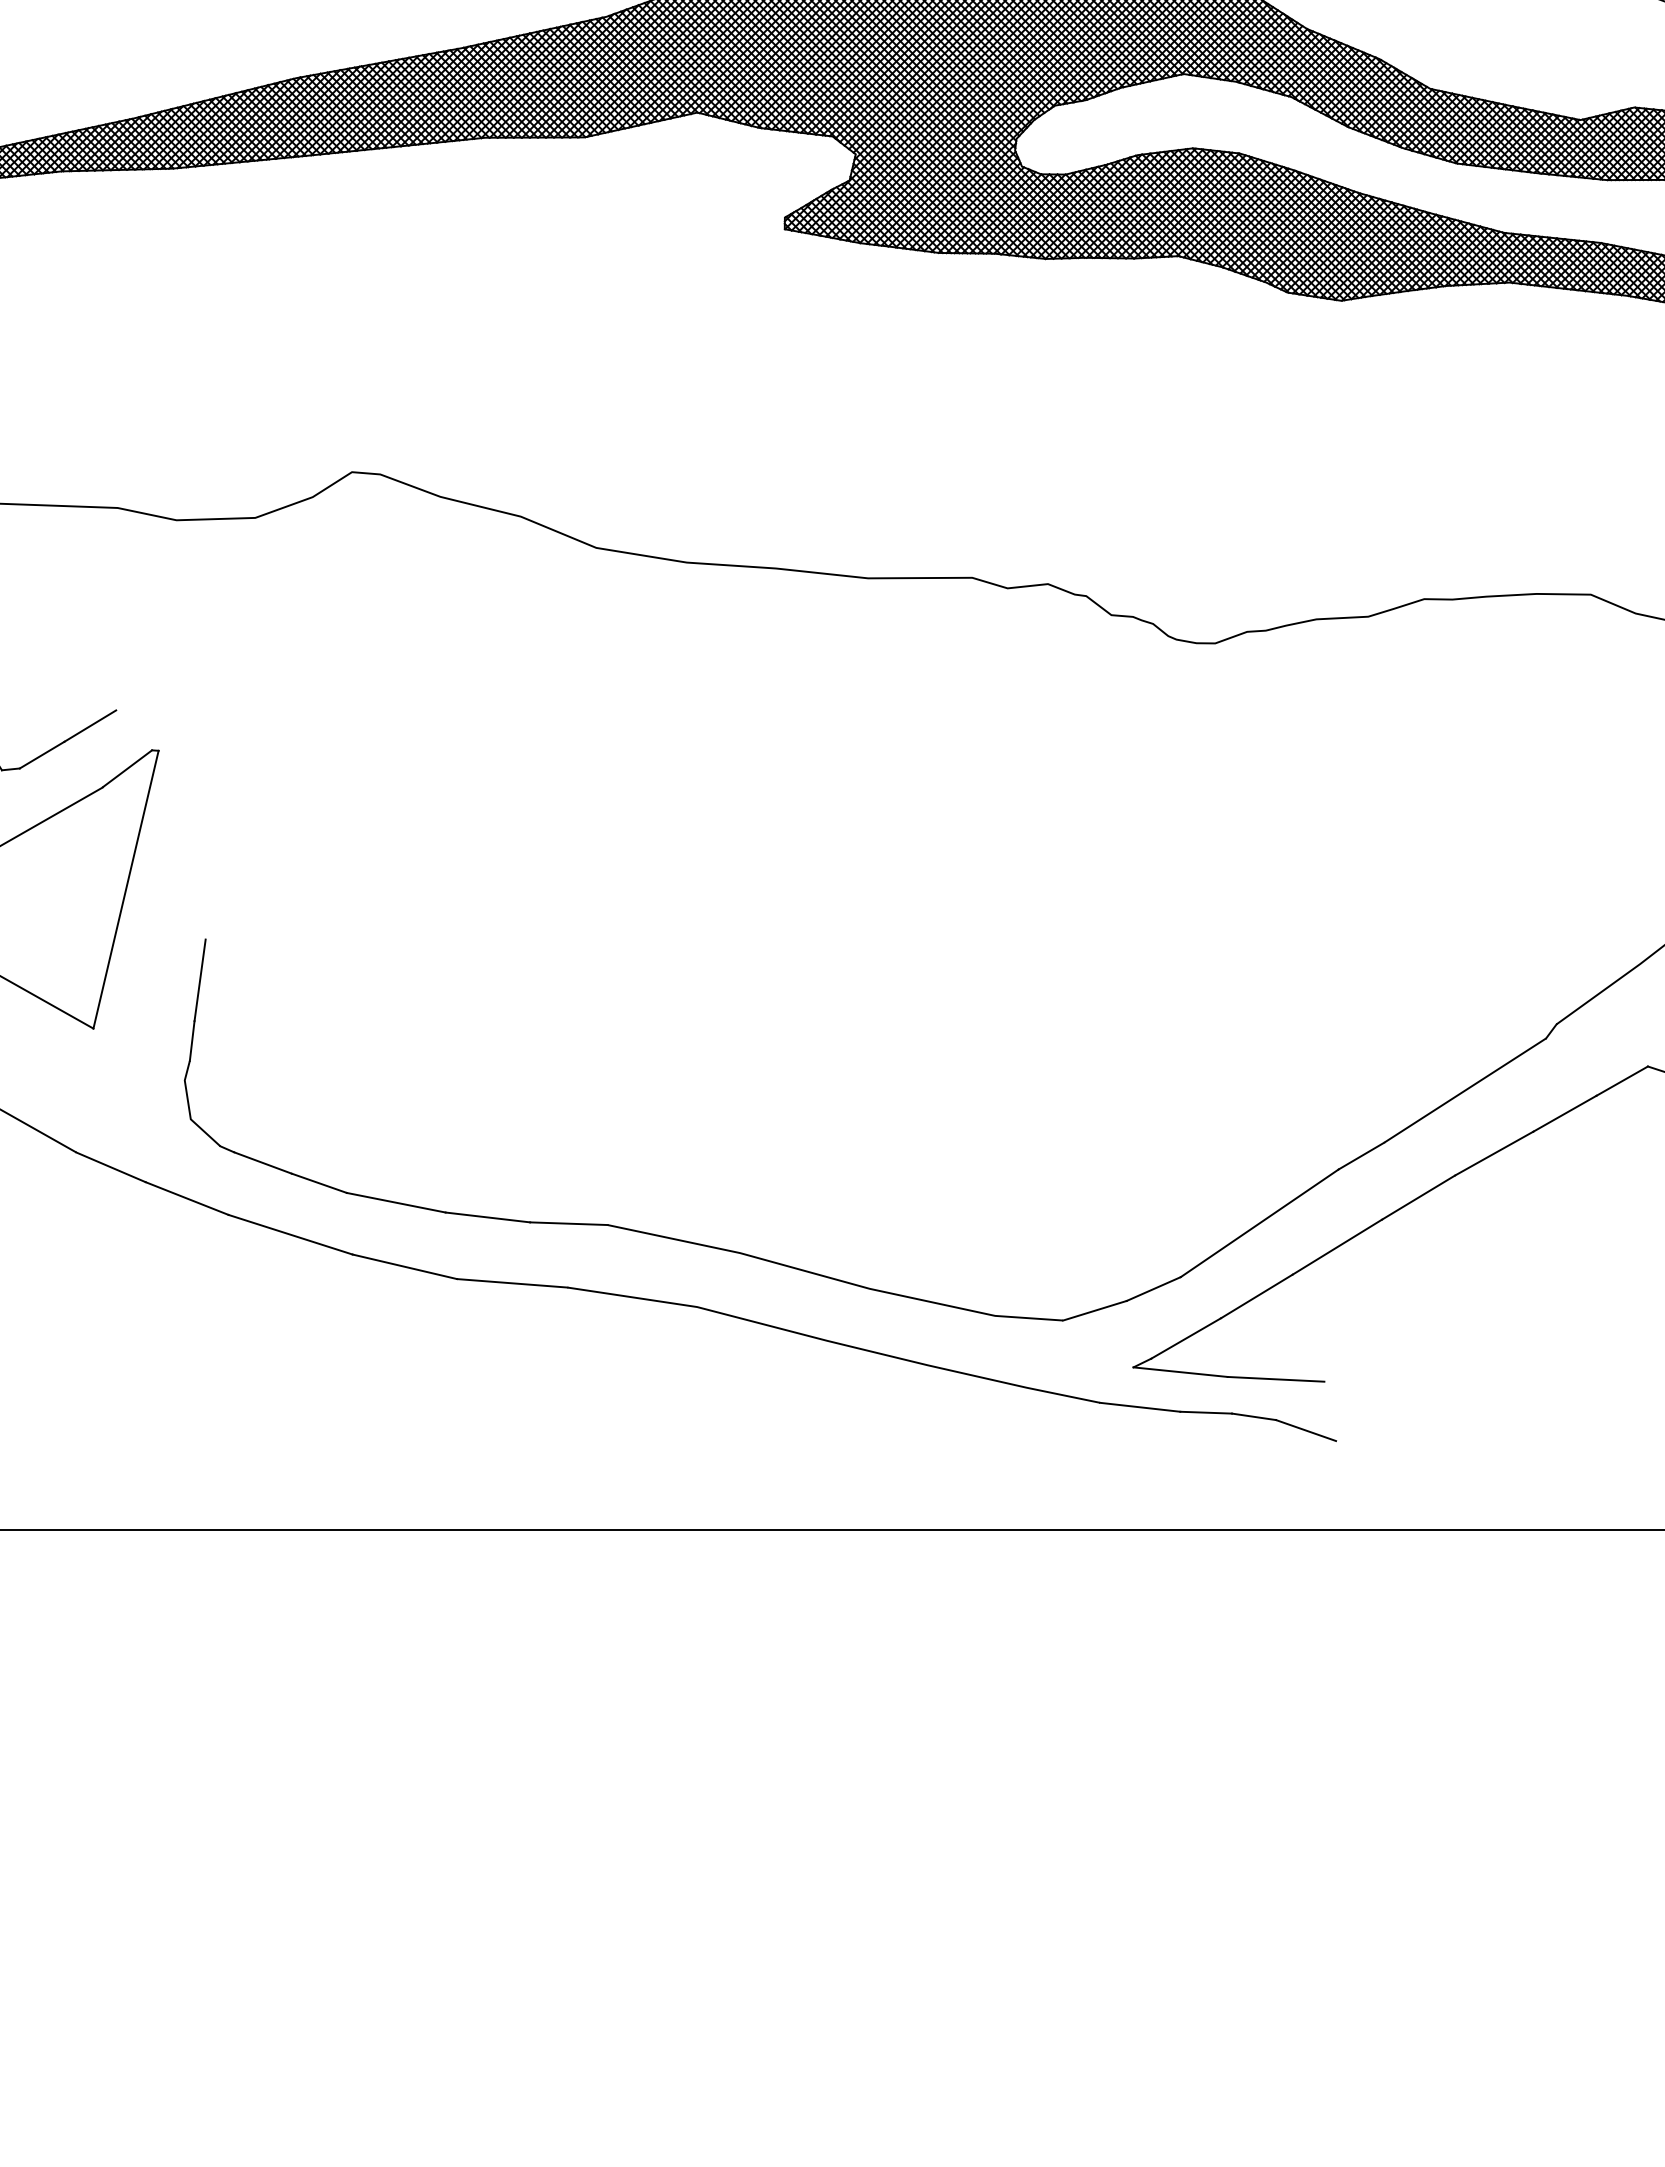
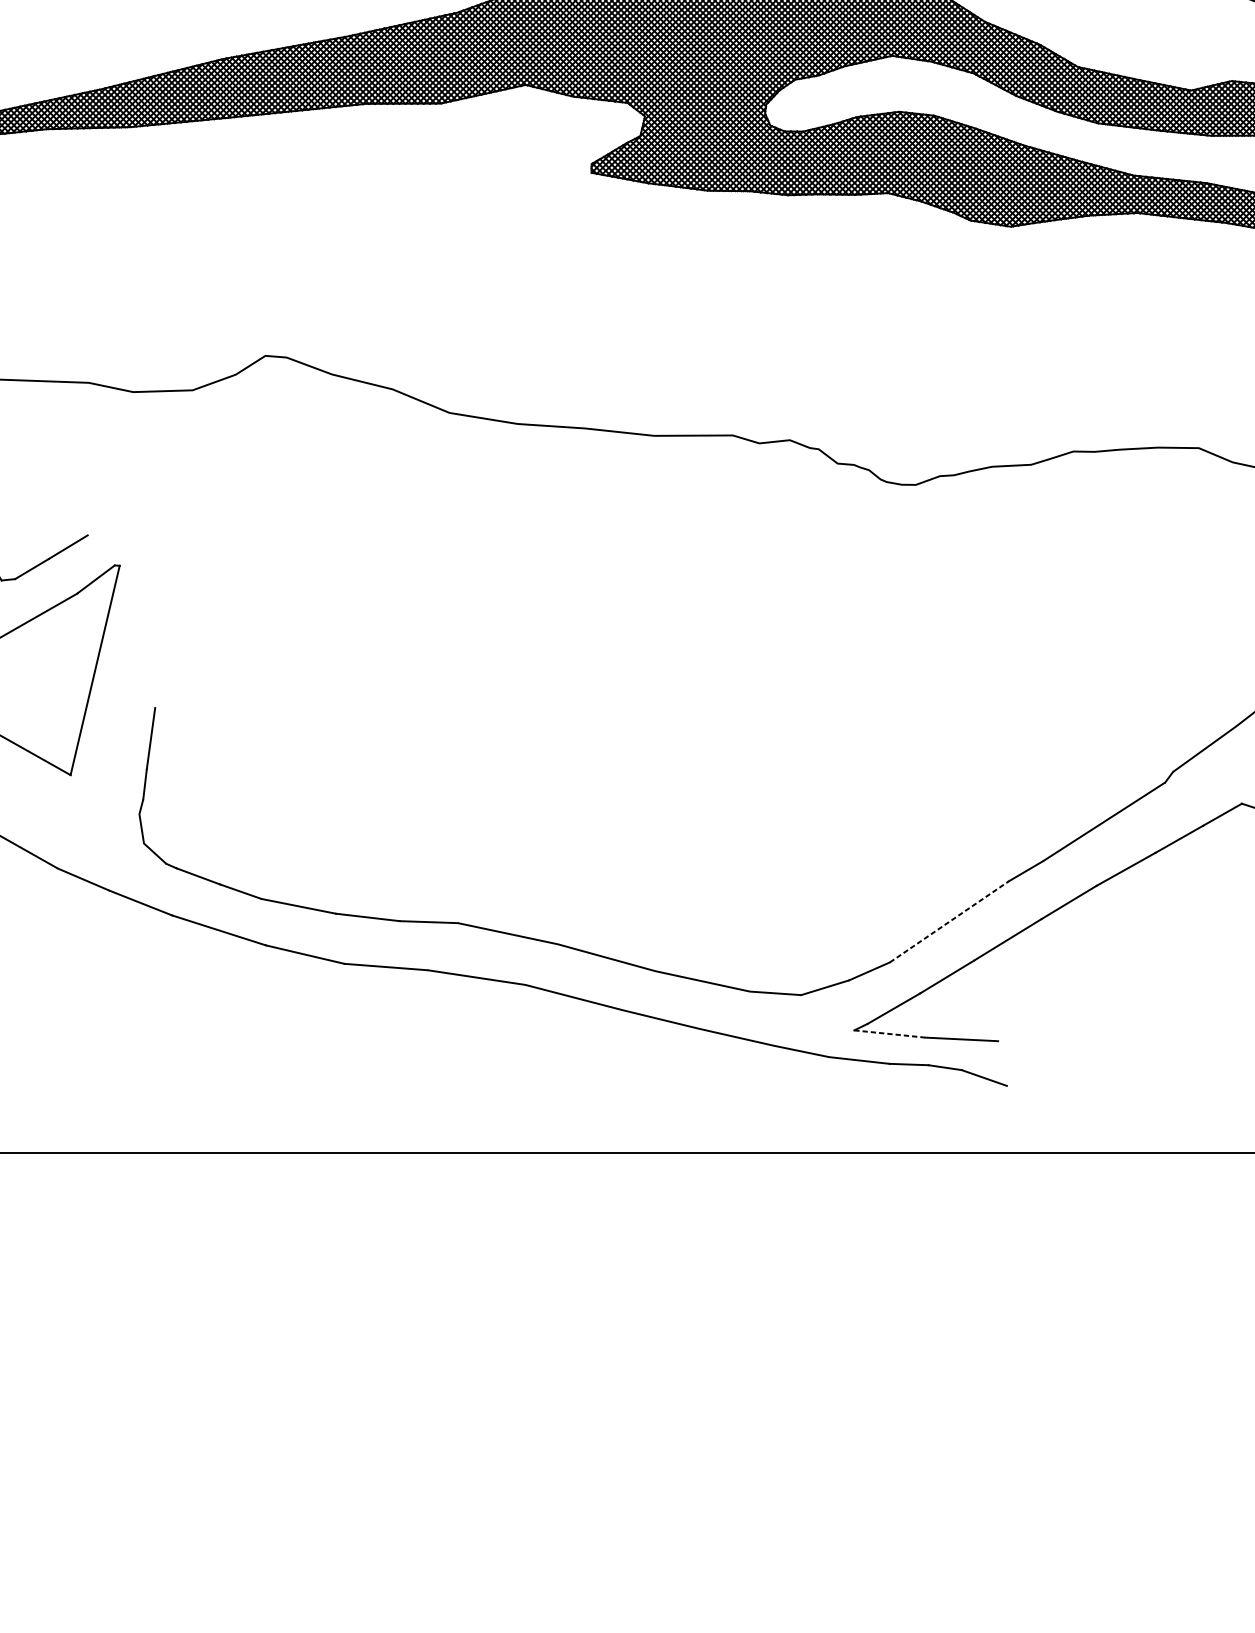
line: (1259, 1223) -> (949, 921), solid -> dashed
line: (1181, 1372) -> (890, 1034), solid -> dashed

